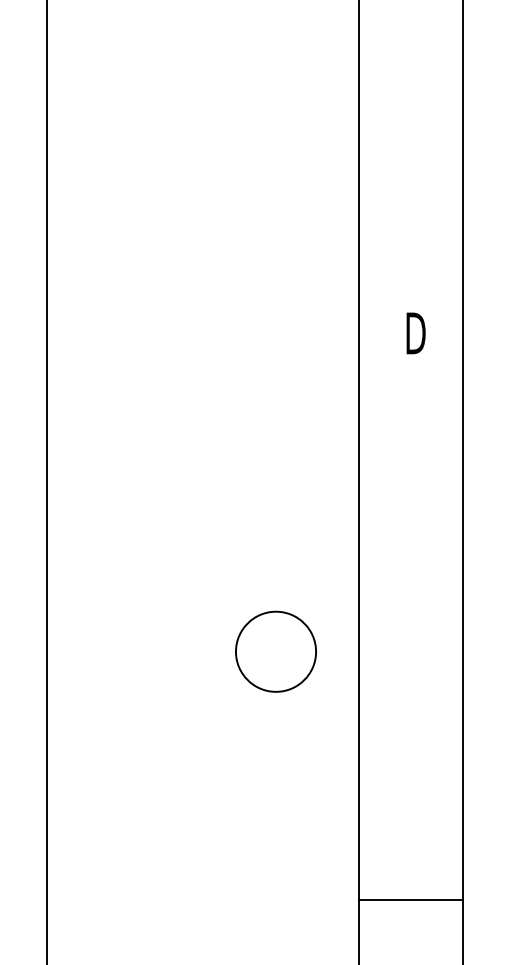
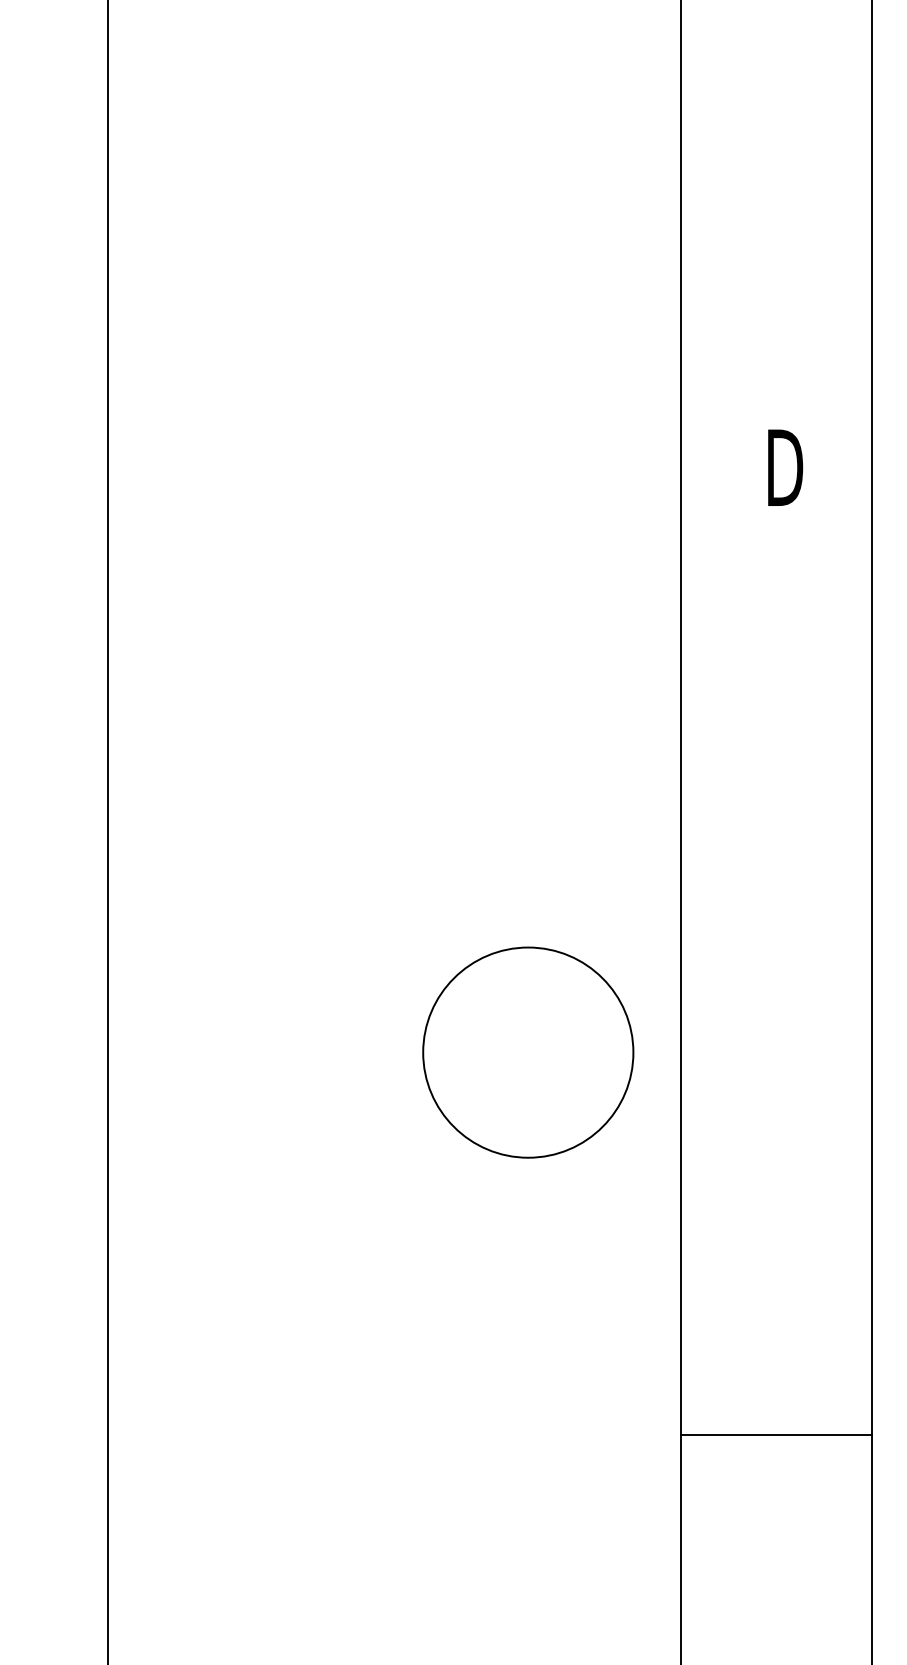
circle: (275, 651) -> (527, 1051), size x1.43
line: (411, 900) -> (777, 1435), moved

